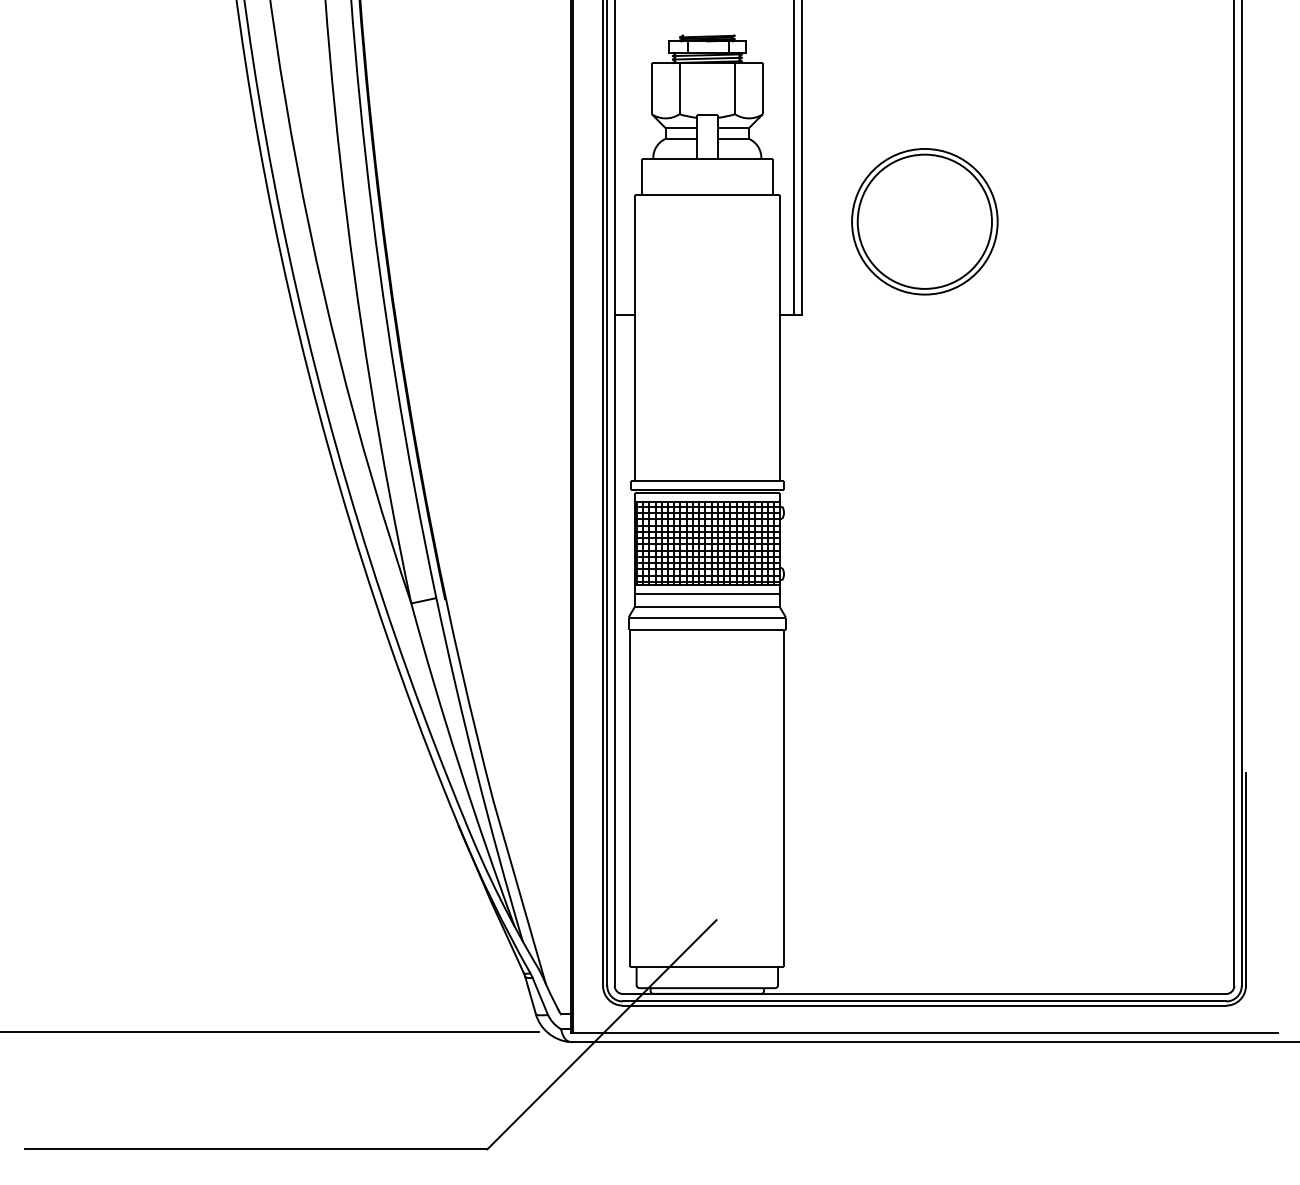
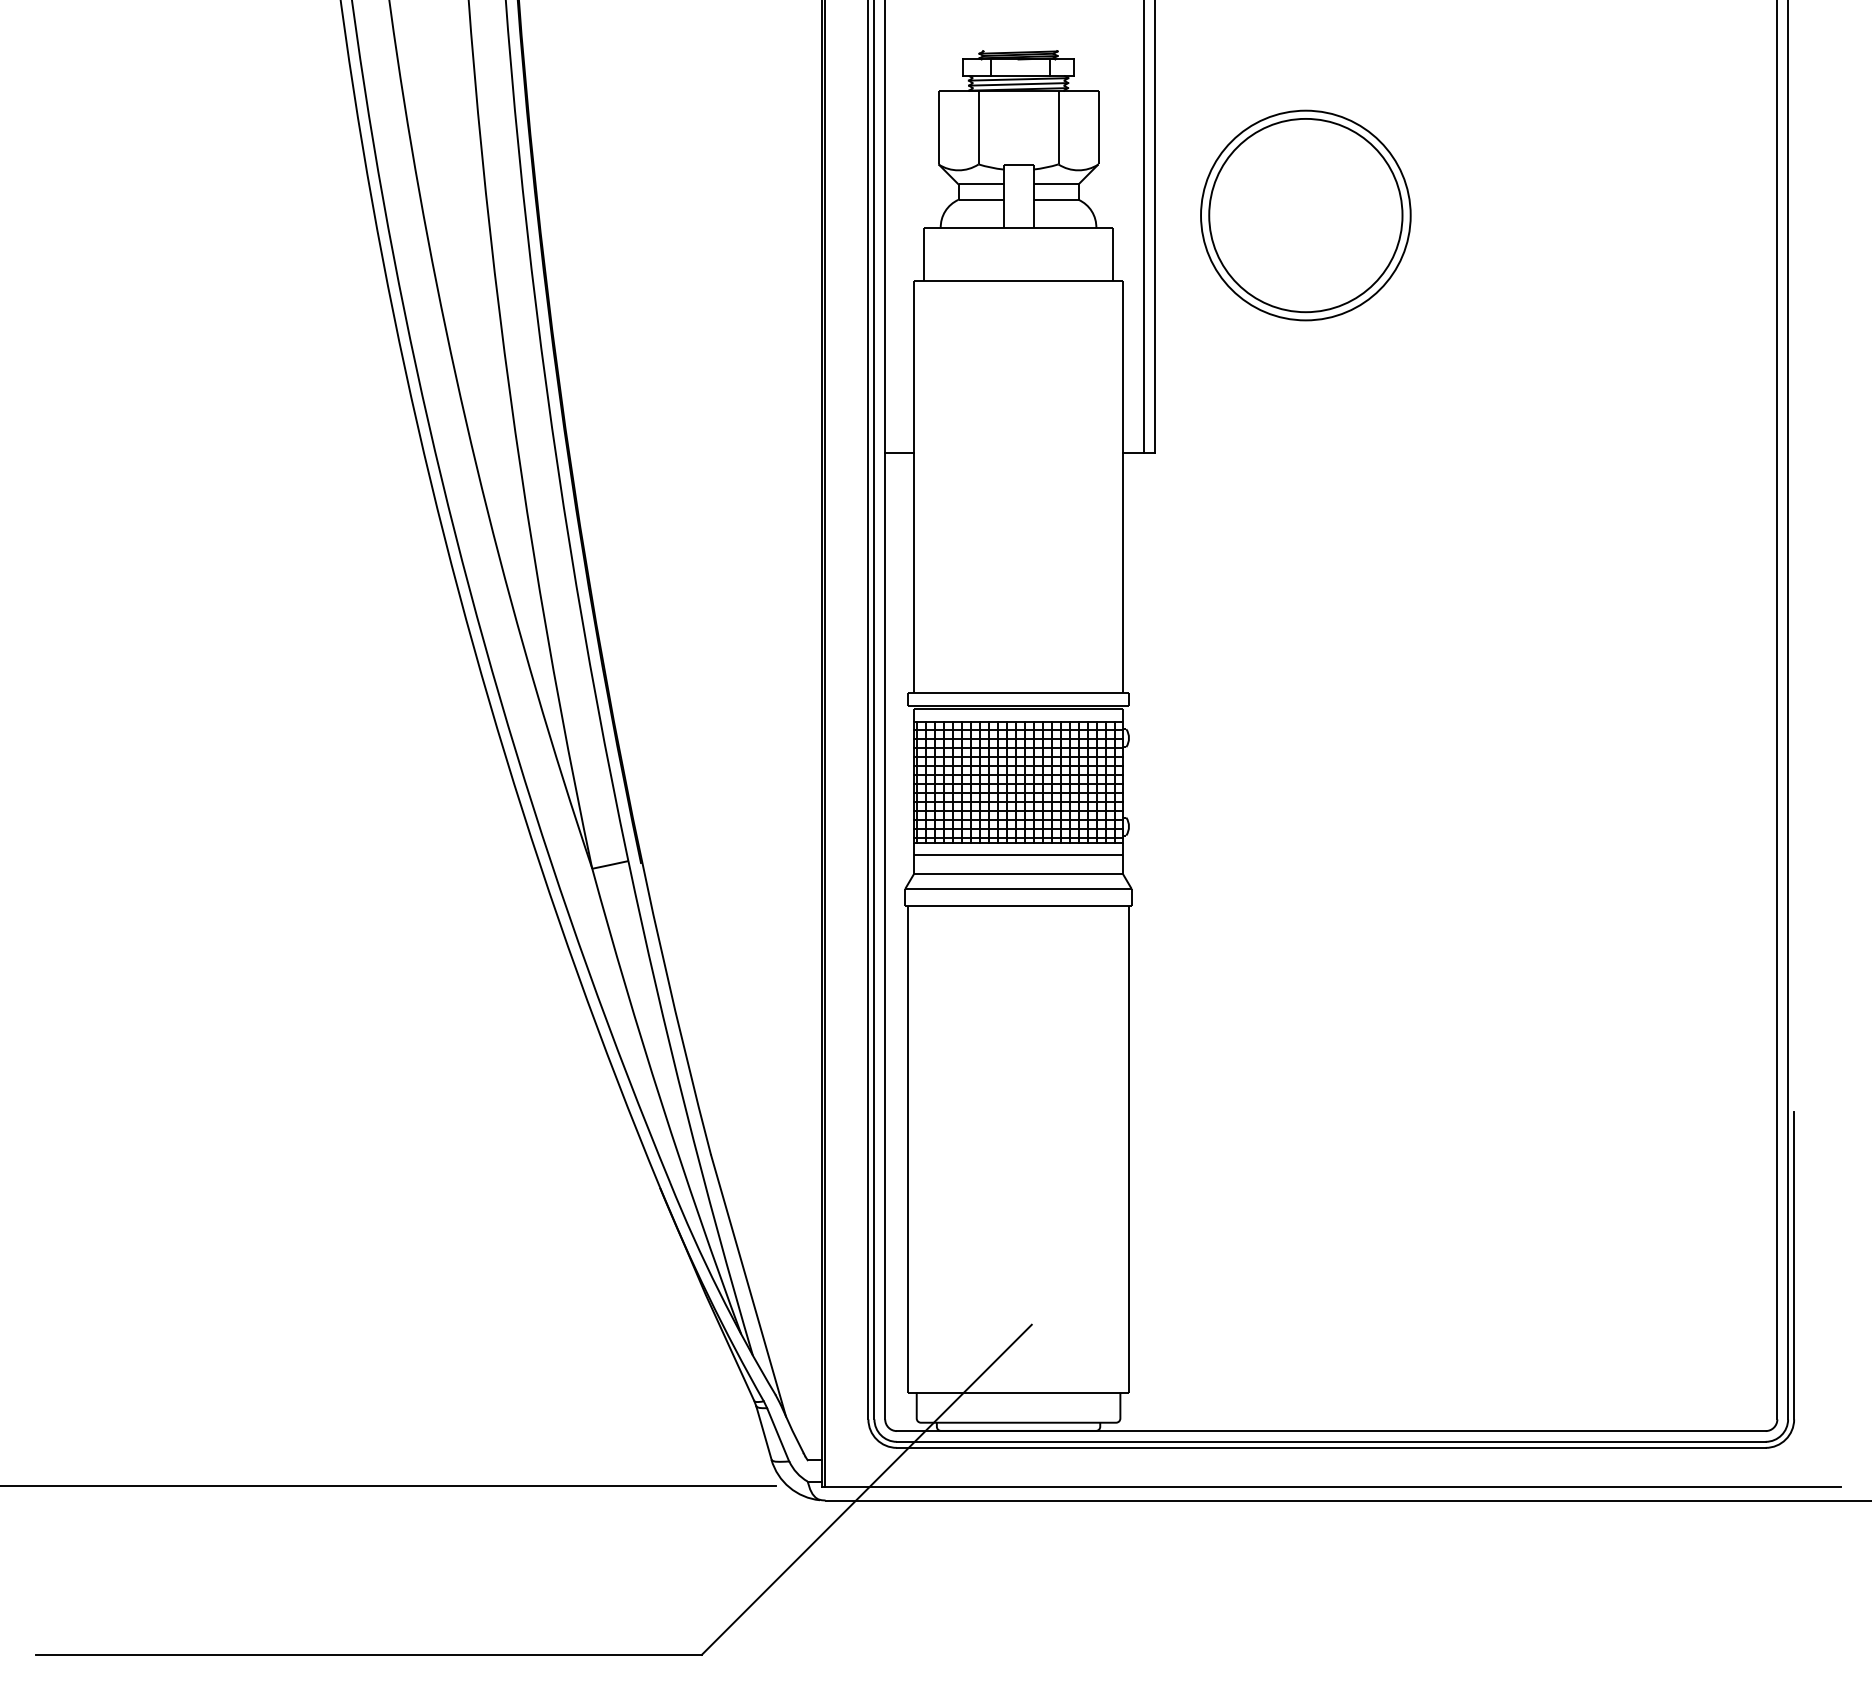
part: (924, 221) -> (1305, 215), moved

